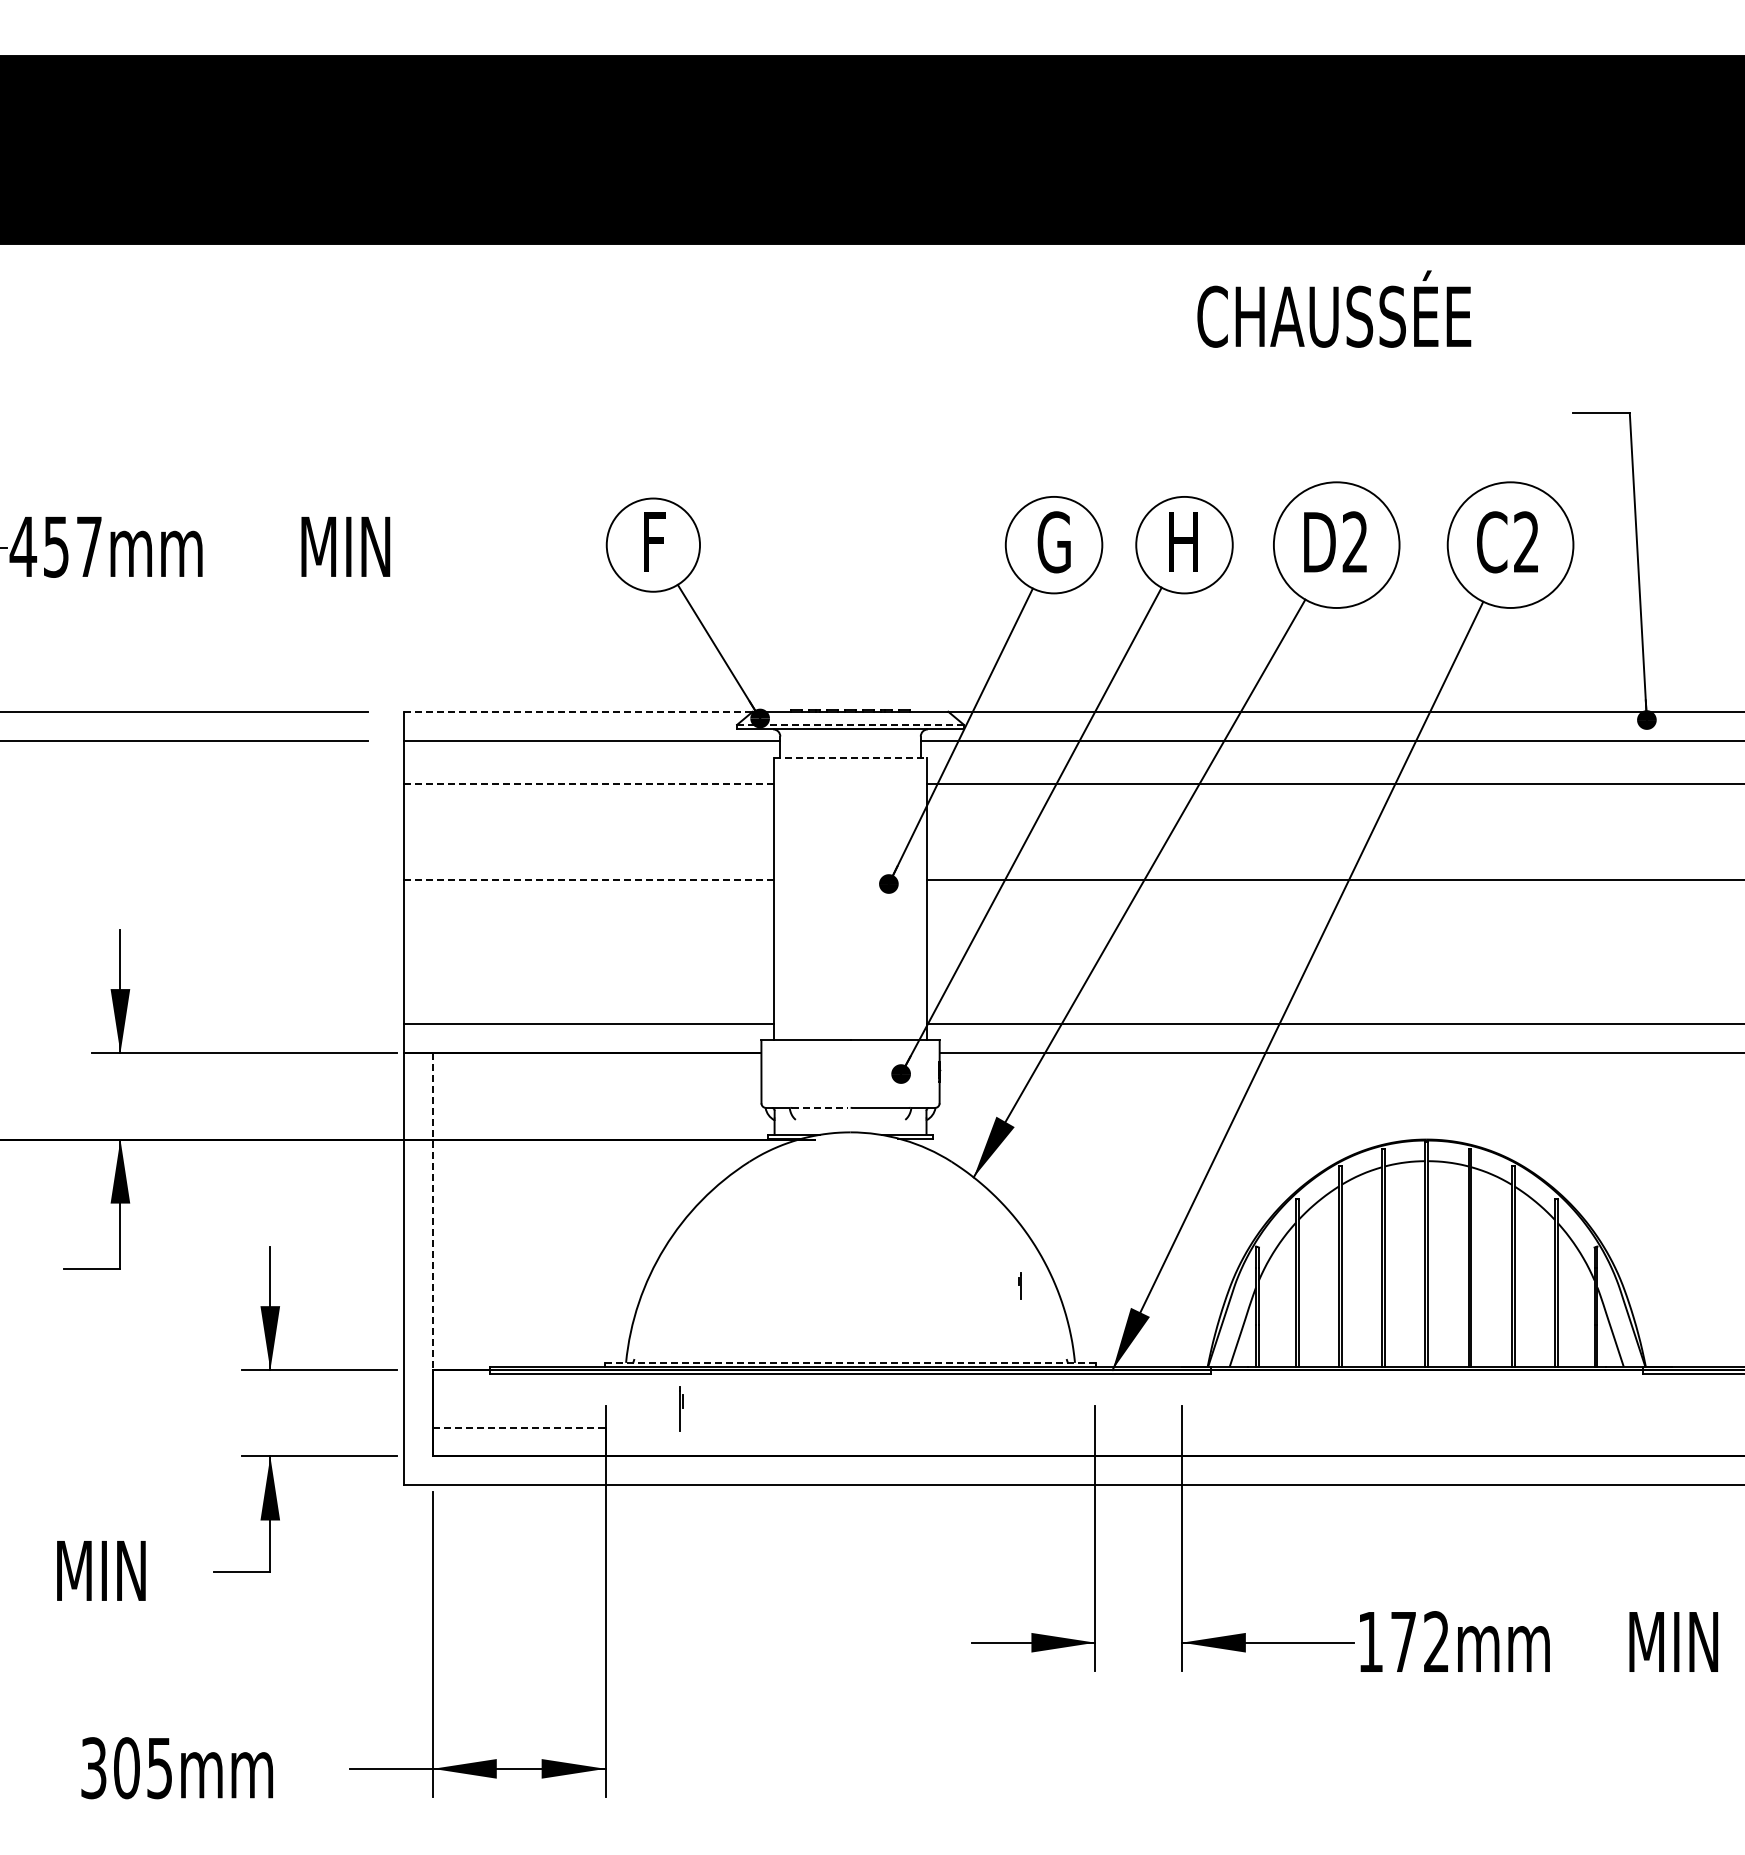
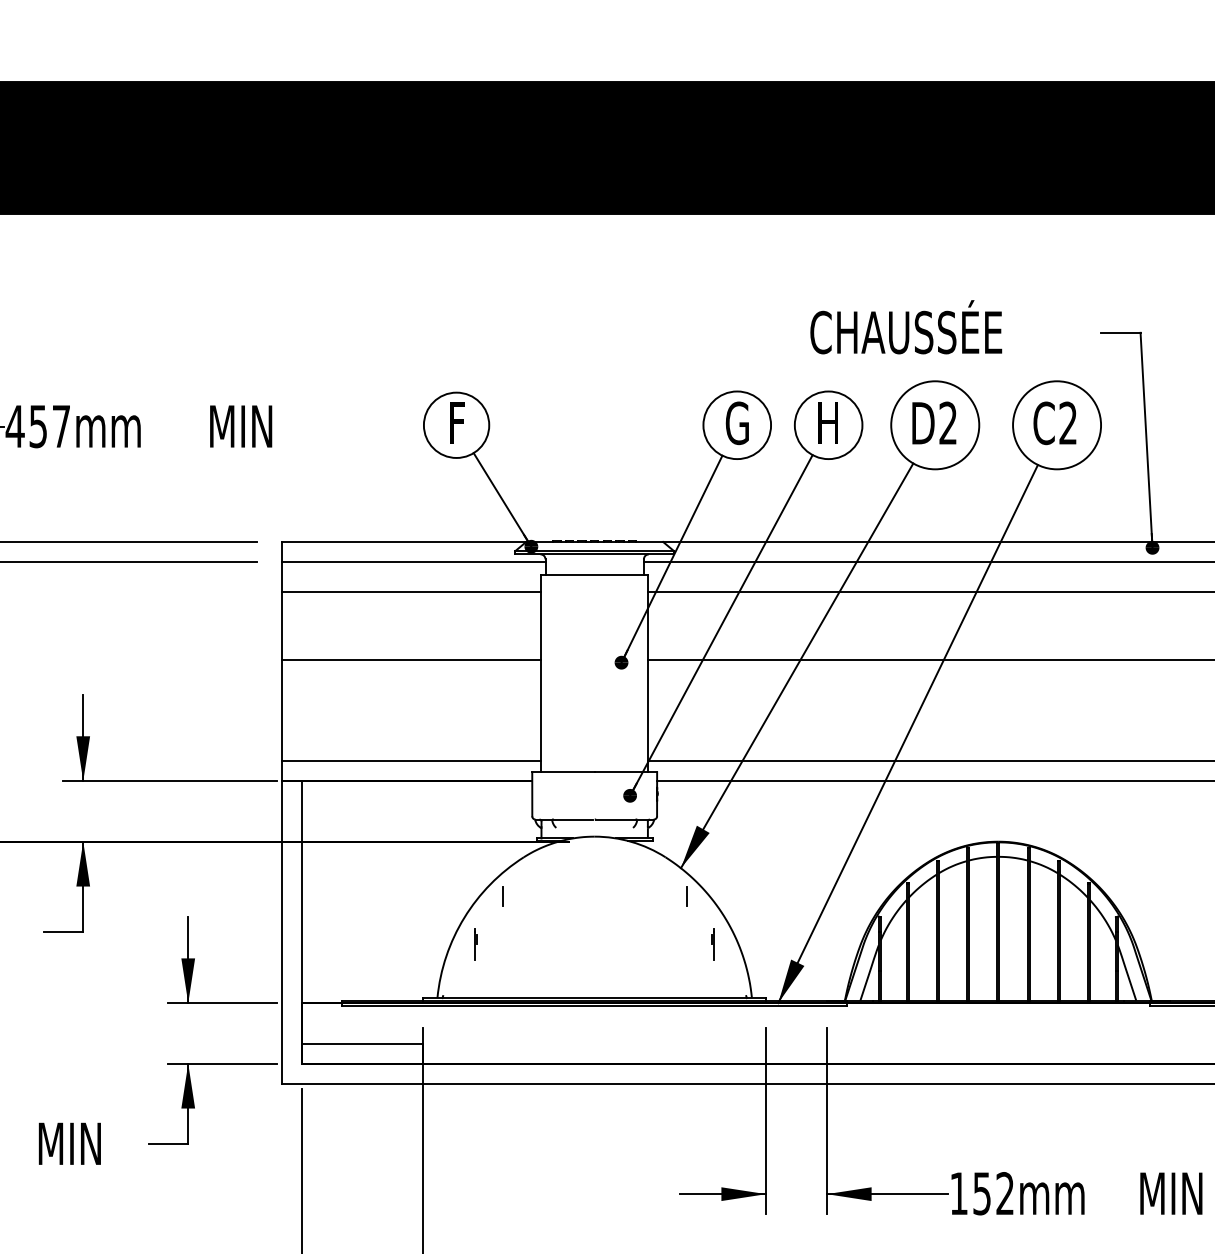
text: (1334, 308) -> (906, 326), moved
line: (578, 711) -> (404, 541), dashed -> solid
line: (850, 724) -> (594, 550), dashed -> solid
line: (851, 758) -> (595, 574), dashed -> solid
line: (588, 783) -> (411, 592), dashed -> solid
line: (588, 880) -> (411, 660), dashed -> solid
line: (820, 1107) -> (573, 819), dashed -> solid
line: (432, 1212) -> (301, 892), dashed -> solid
line: (719, 1217) -> (502, 896), added
line: (981, 1217) -> (686, 896), added
part: (1019, 1285) -> (713, 943), size x1.67
line: (851, 1362) -> (595, 997), dashed -> solid
part: (681, 1408) -> (476, 943), moved
line: (519, 1427) -> (362, 1043), dashed -> solid
text: (1403, 1642) -> (982, 1194), 172mm -> 152mm

